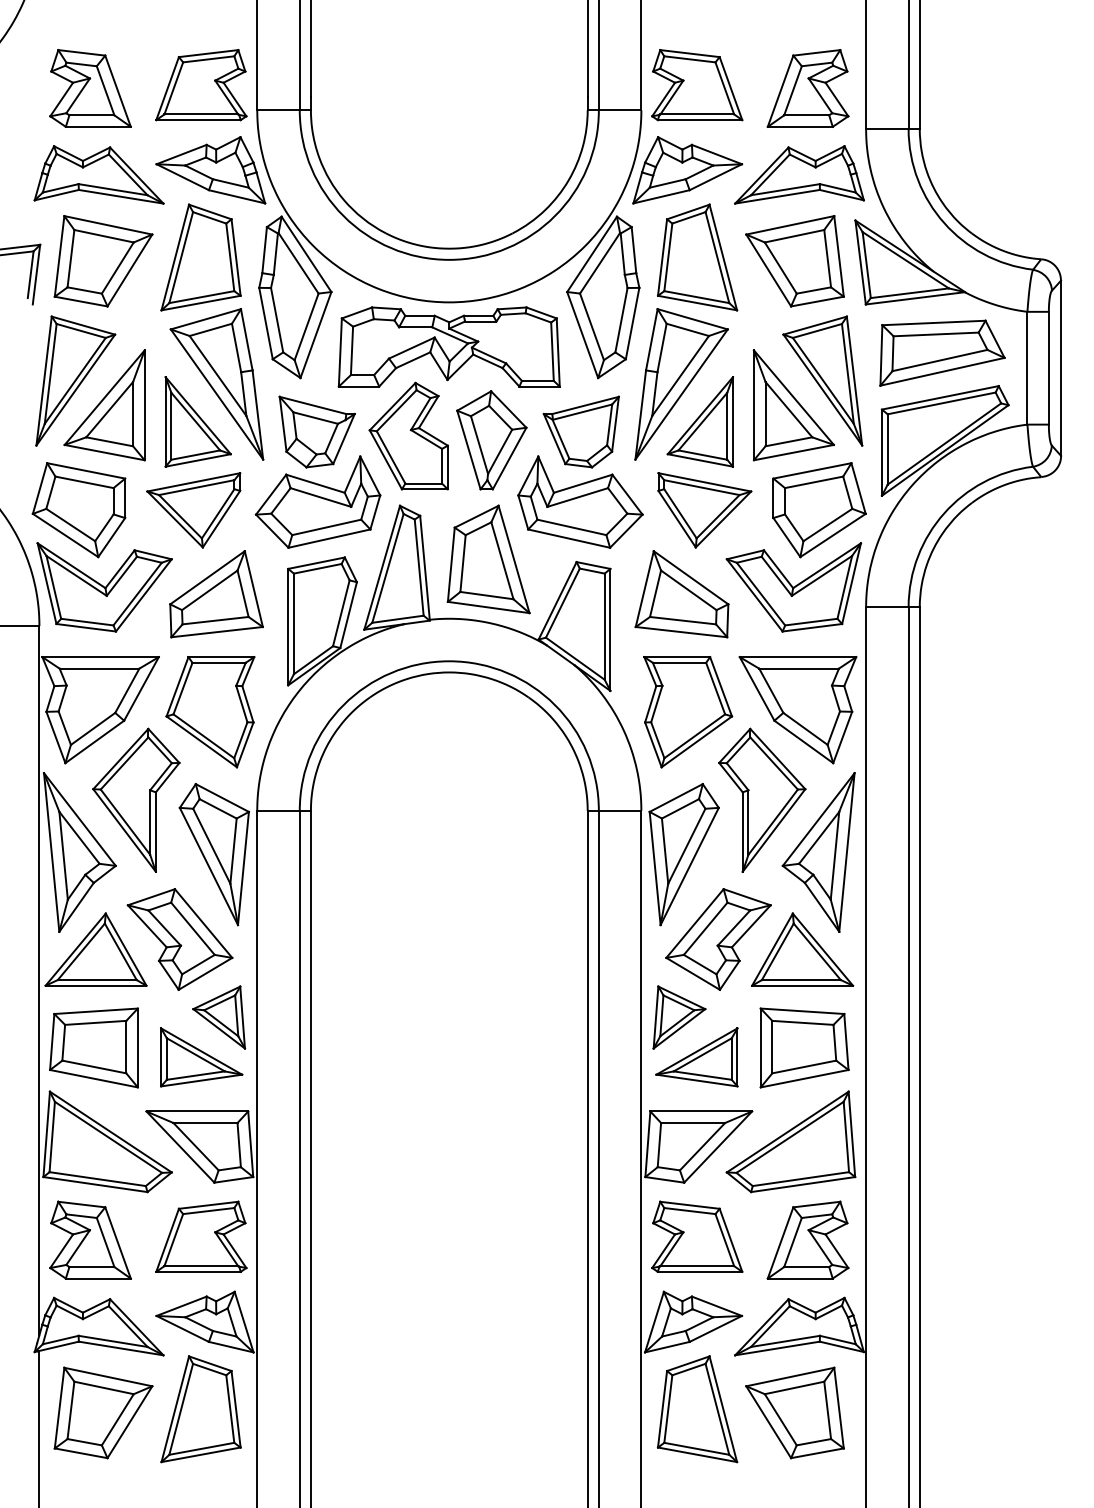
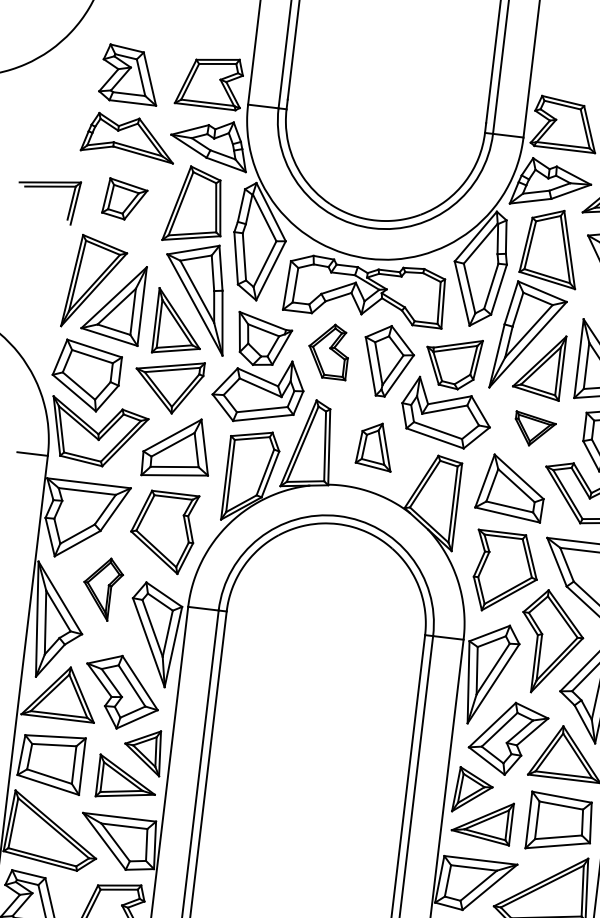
part: (103, 261) -> (124, 199), size x0.6
part: (408, 435) -> (328, 350), size x0.7
part: (704, 510) -> (534, 429), size x0.6
part: (488, 559) -> (375, 446), size x0.6
part: (136, 799) -> (102, 588), size x0.6

